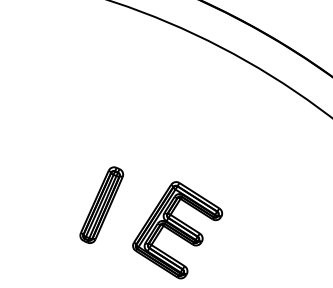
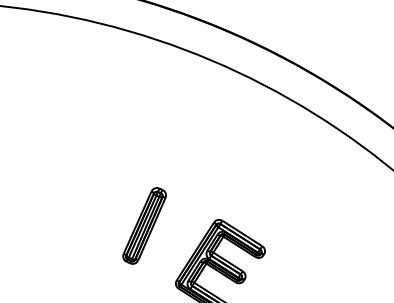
part: (101, 204) -> (144, 225), moved

